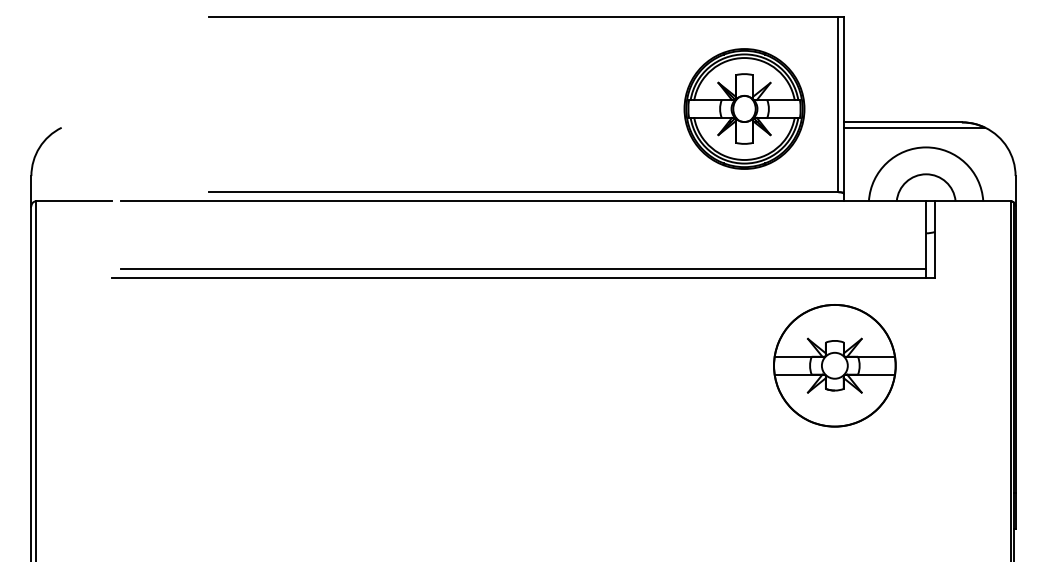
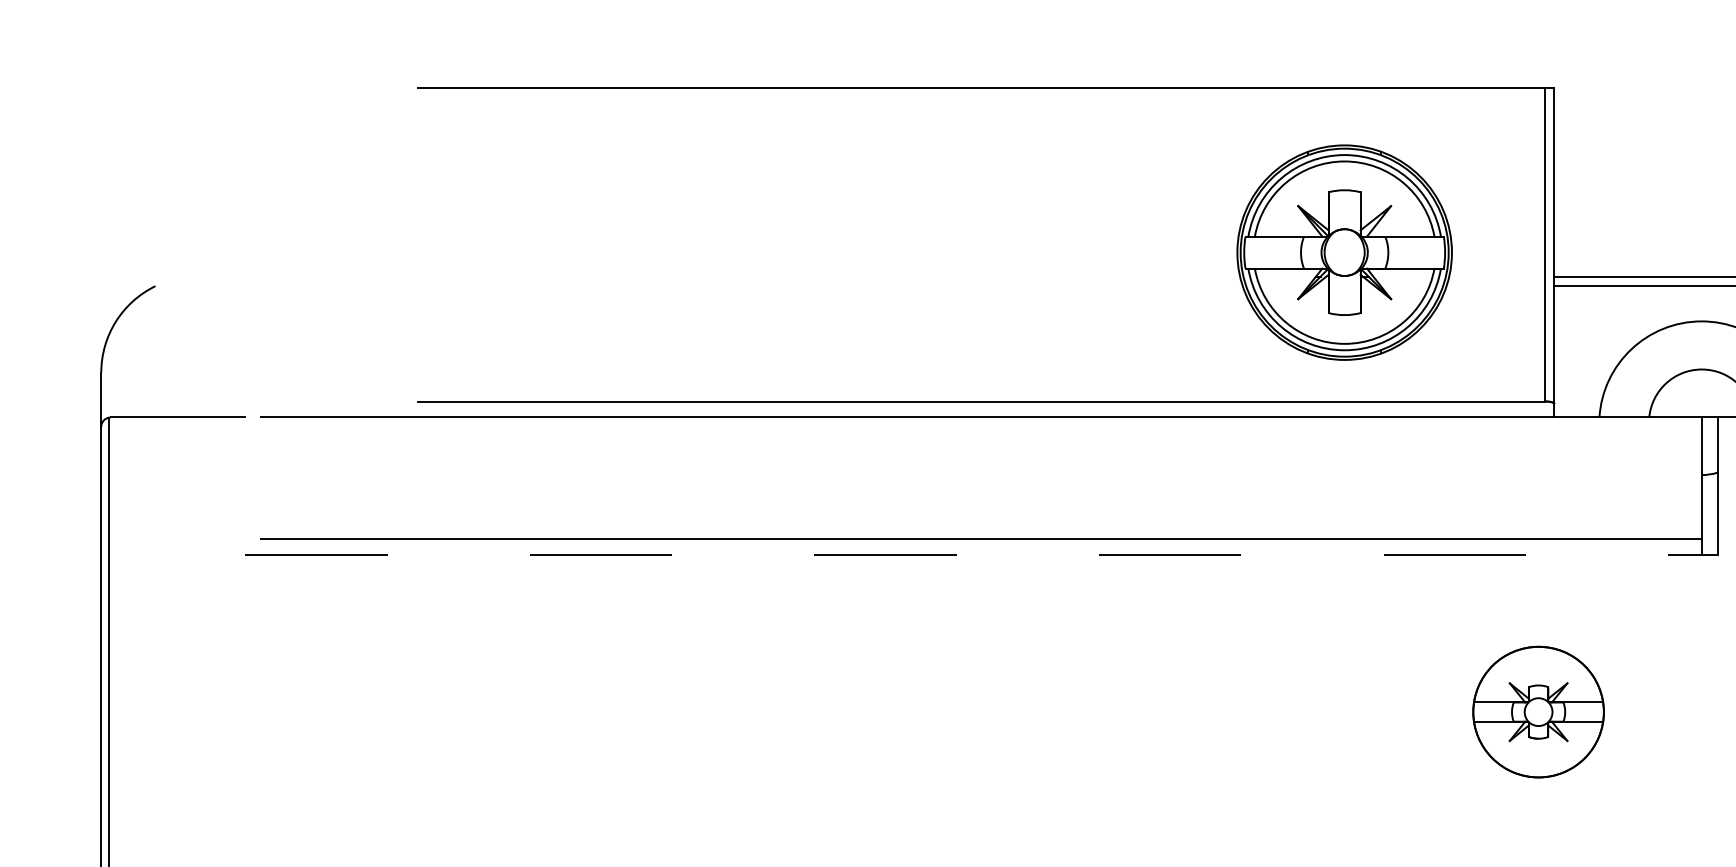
part: (744, 108) -> (1344, 251), moved
line: (523, 278) -> (981, 555), solid -> dashed
part: (834, 365) -> (1537, 711), size x0.6

